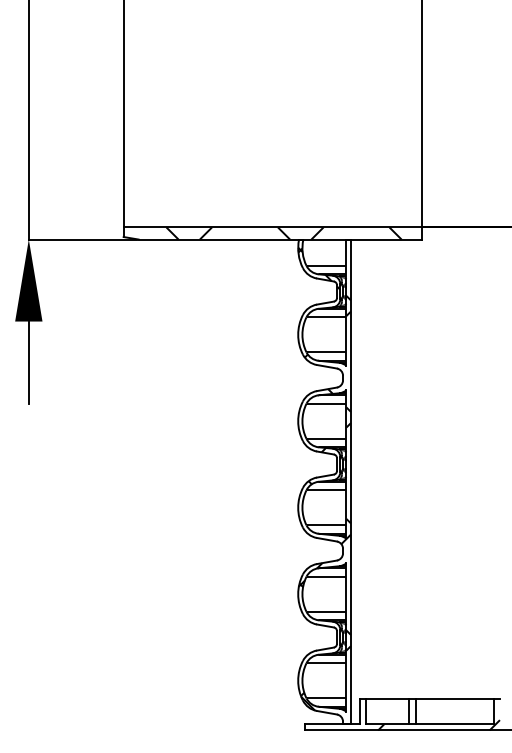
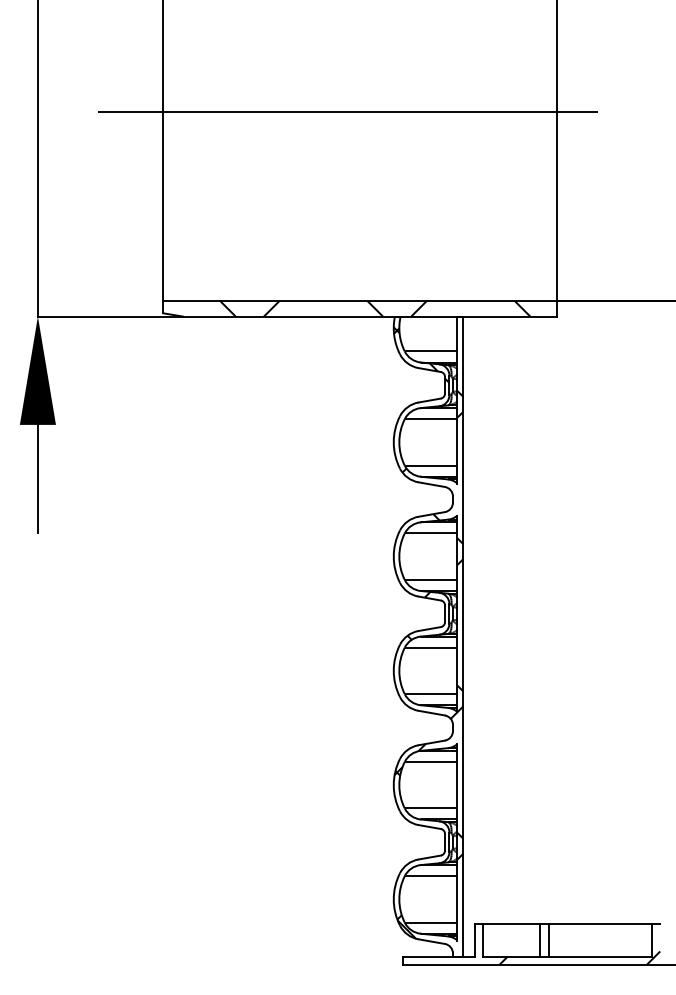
line: (272, 84) -> (359, 111), added

